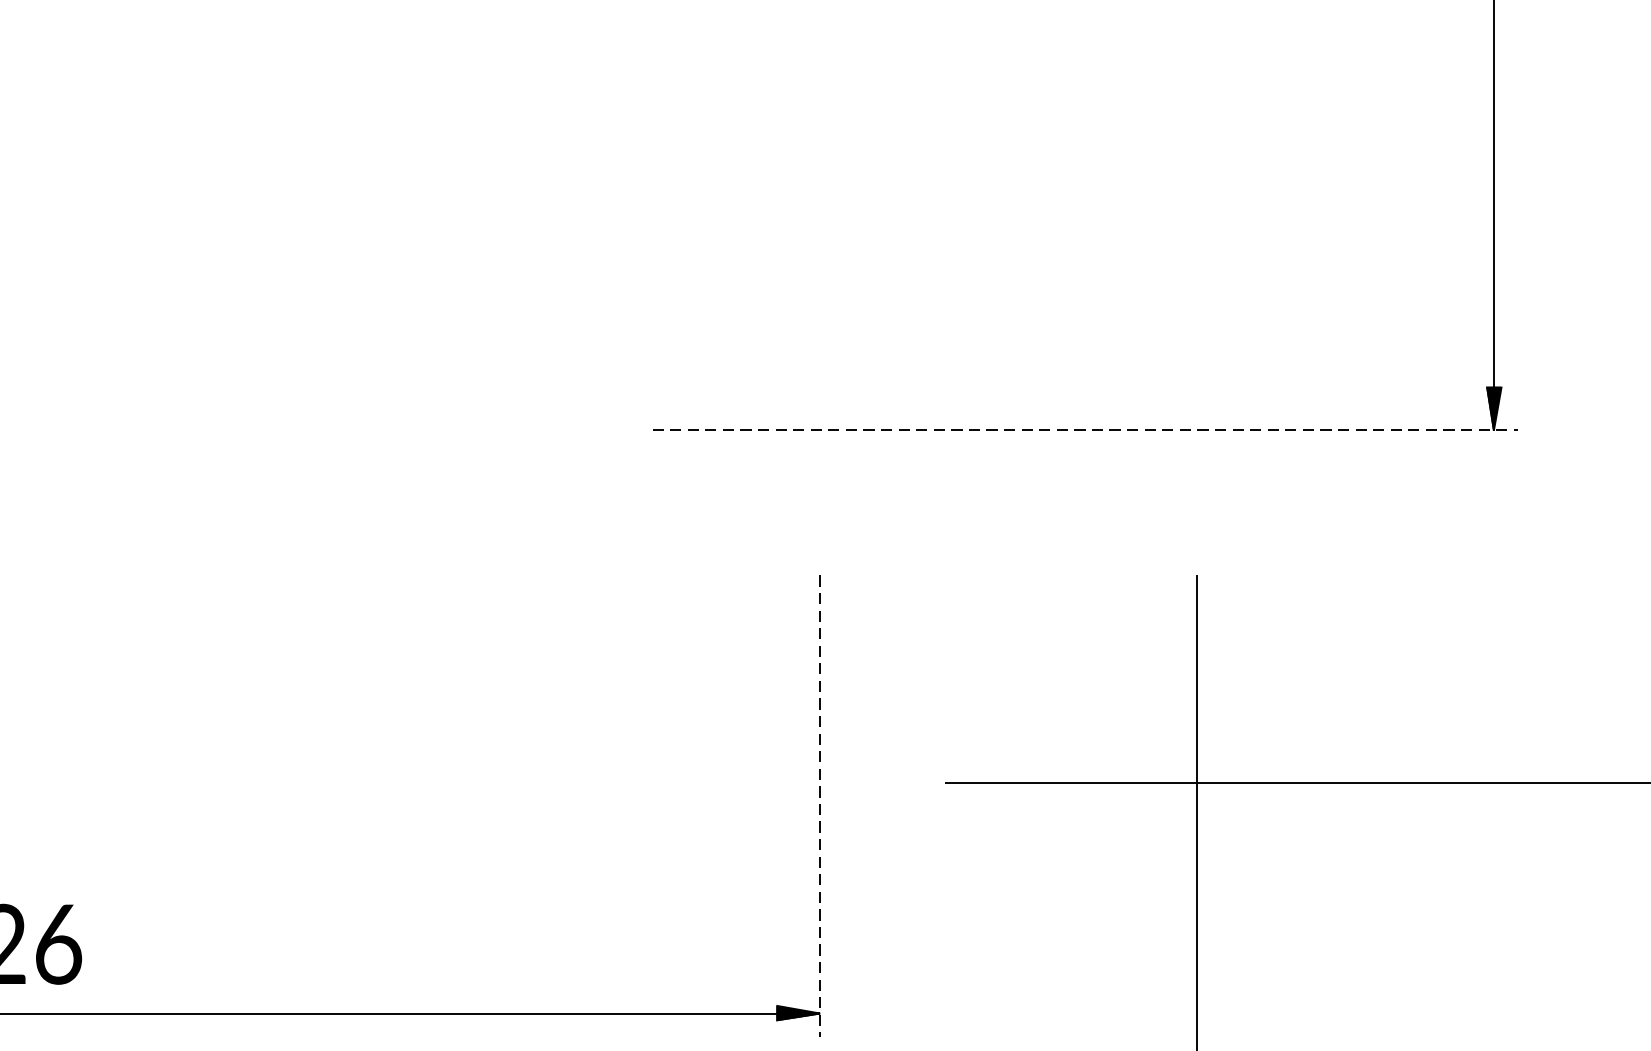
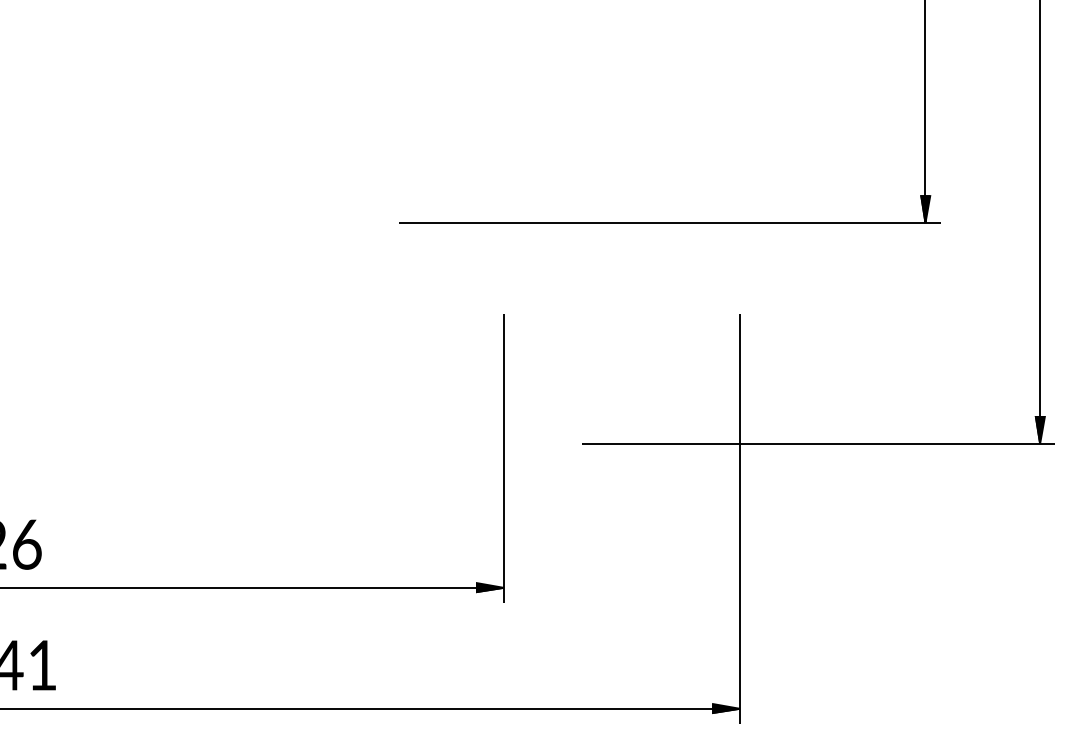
line: (1084, 429) -> (669, 222), dashed -> solid
line: (819, 806) -> (503, 458), dashed -> solid

